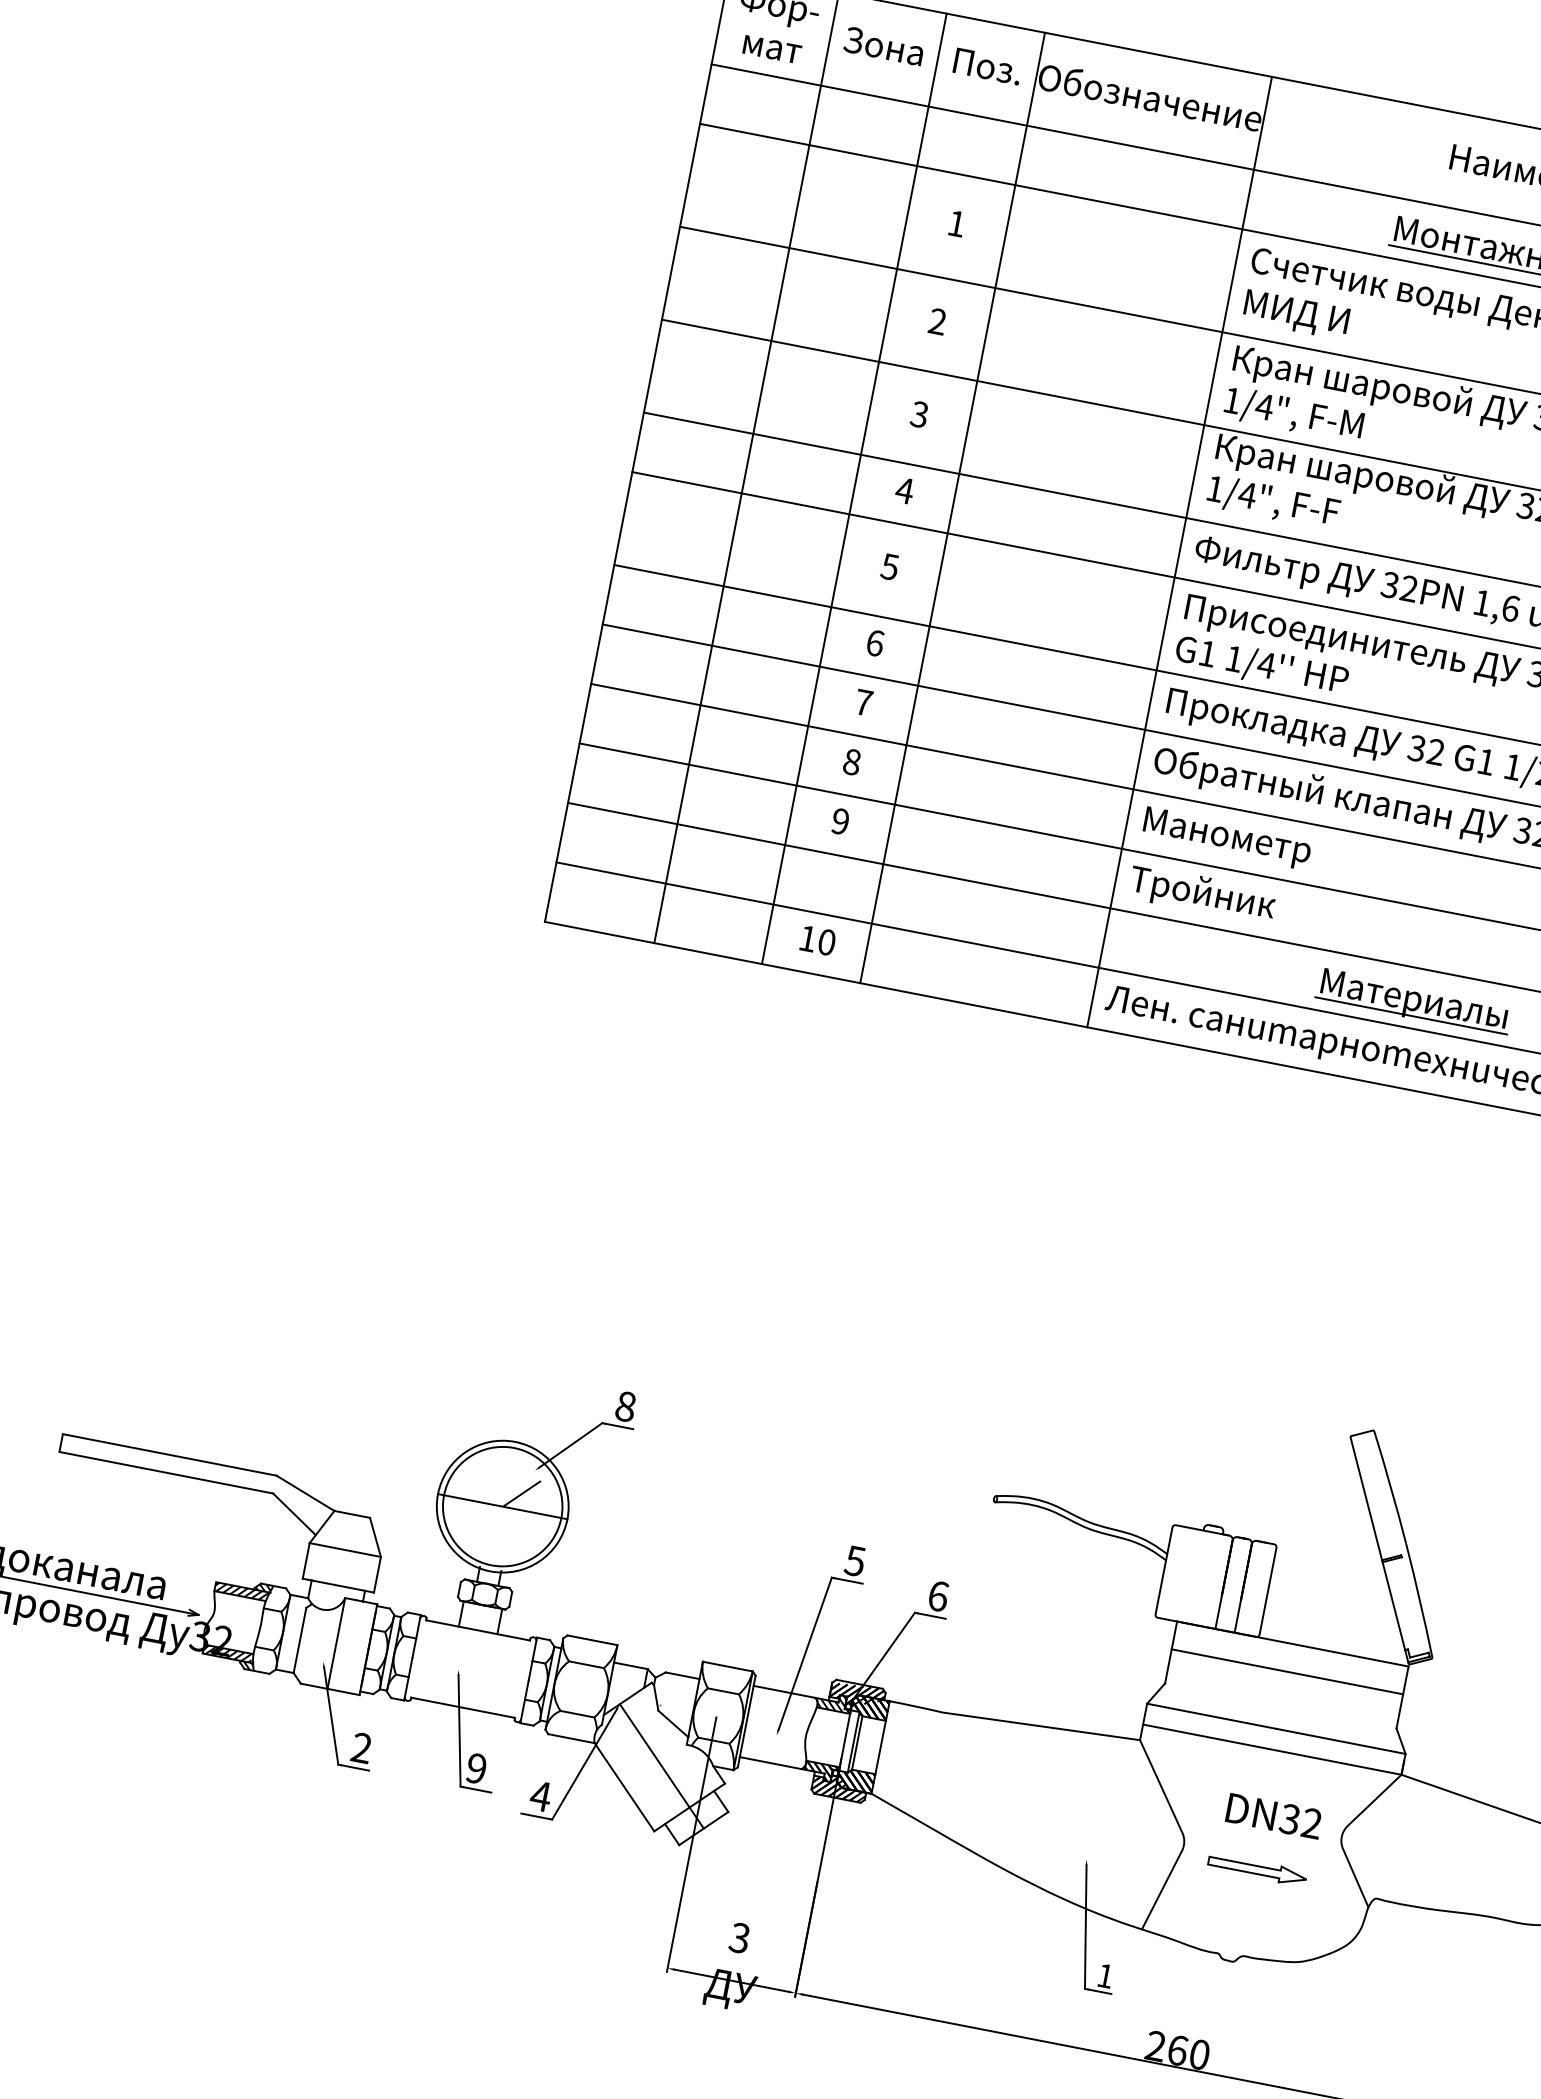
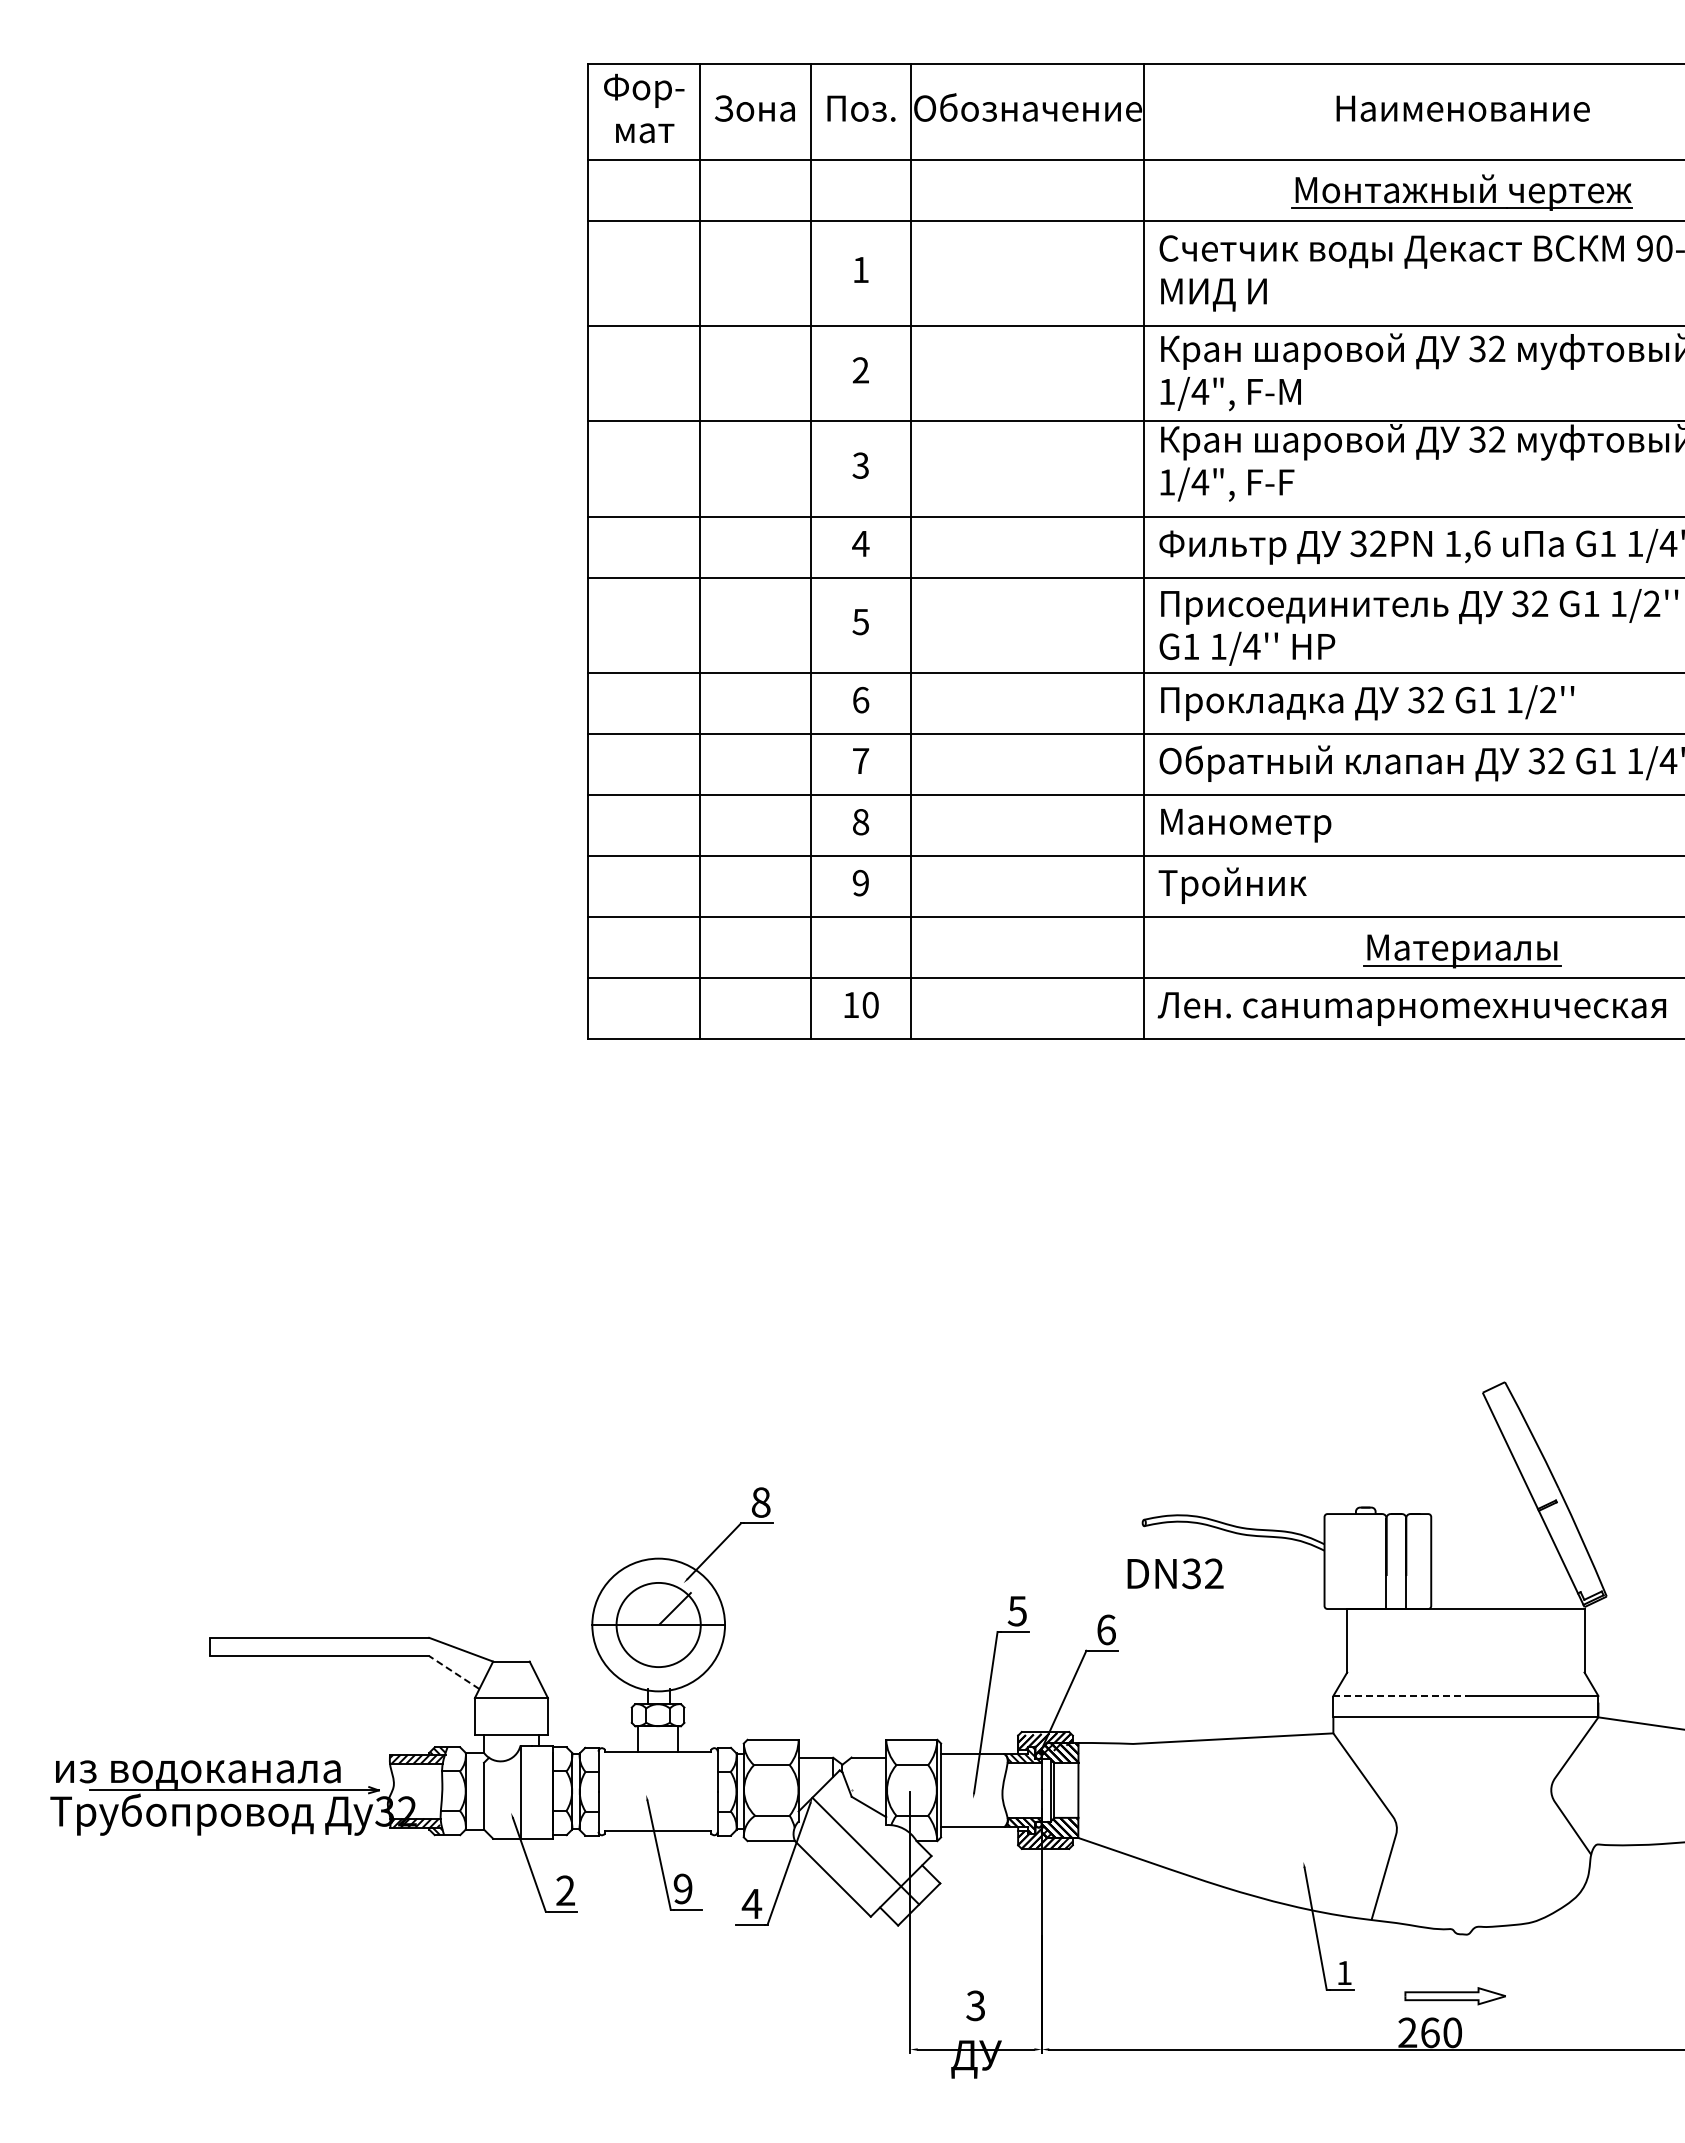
circle: (502, 1506) -> (658, 1624), size x0.7
line: (293, 1514) -> (453, 1672), solid -> dashed
line: (1287, 1671) -> (1465, 1637), removed
line: (1212, 1715) -> (1400, 1695), solid -> dashed
text: (1274, 1815) -> (1175, 1573), moved
part: (1256, 1870) -> (1454, 1996), moved

